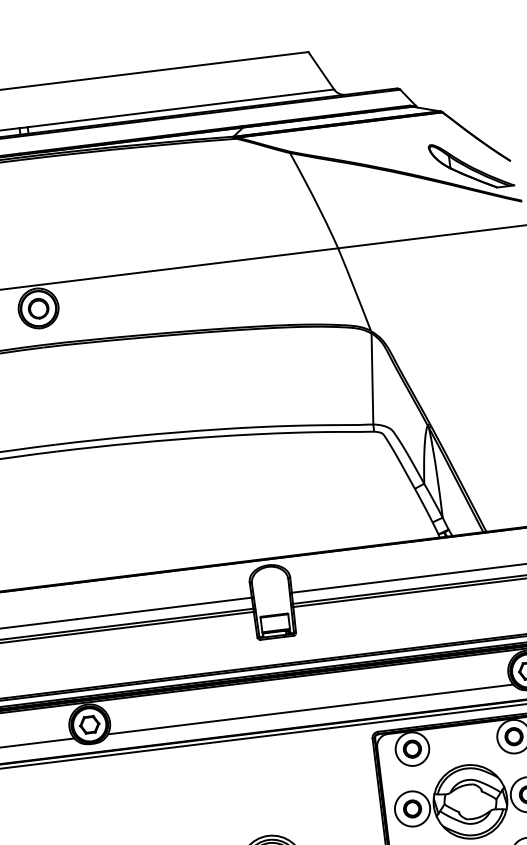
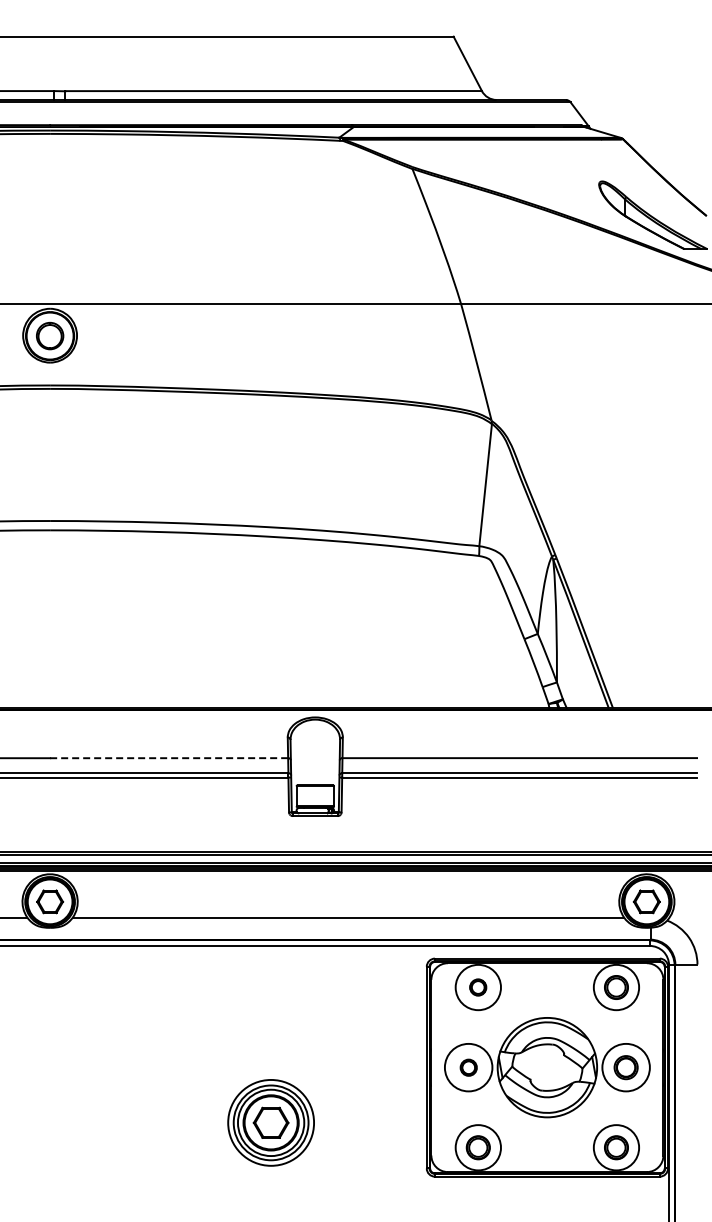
line: (163, 608) -> (168, 758), solid -> dashed
part: (411, 749) -> (477, 987), size x0.7
part: (412, 808) -> (468, 1067), size x0.7

